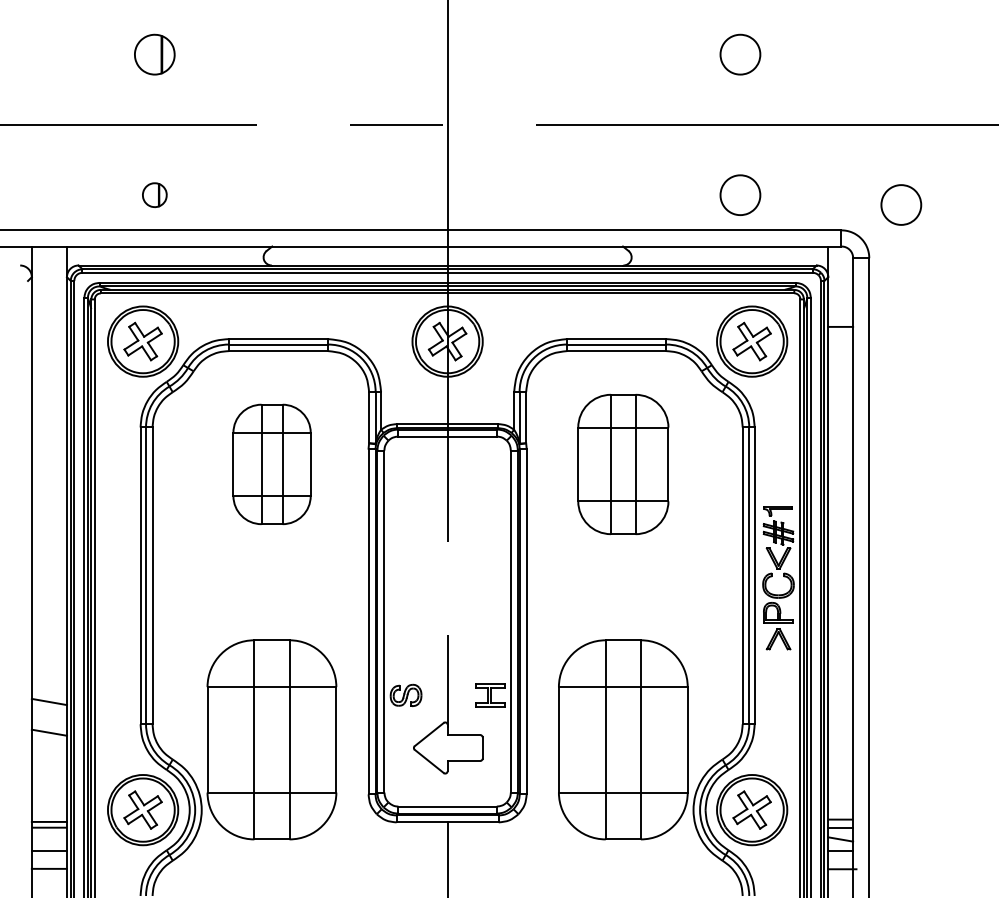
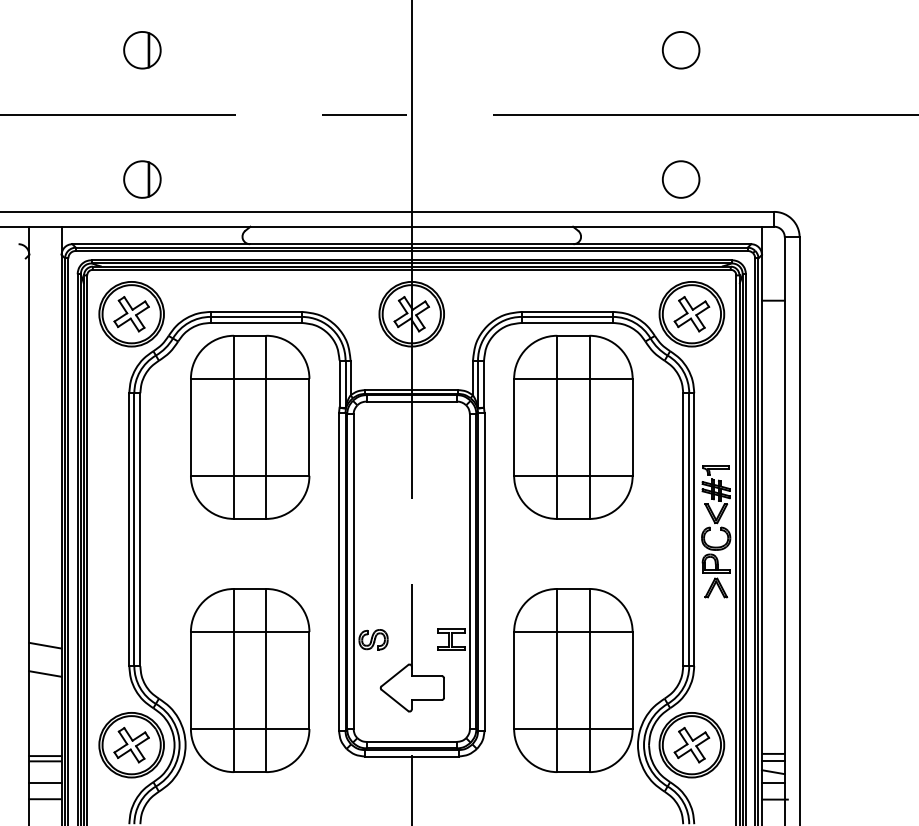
part: (154, 195) -> (142, 179), size x1.67
part: (900, 204) -> (828, 188), removed
part: (272, 463) -> (250, 426), size x1.67
part: (623, 463) -> (573, 426), size x1.43

